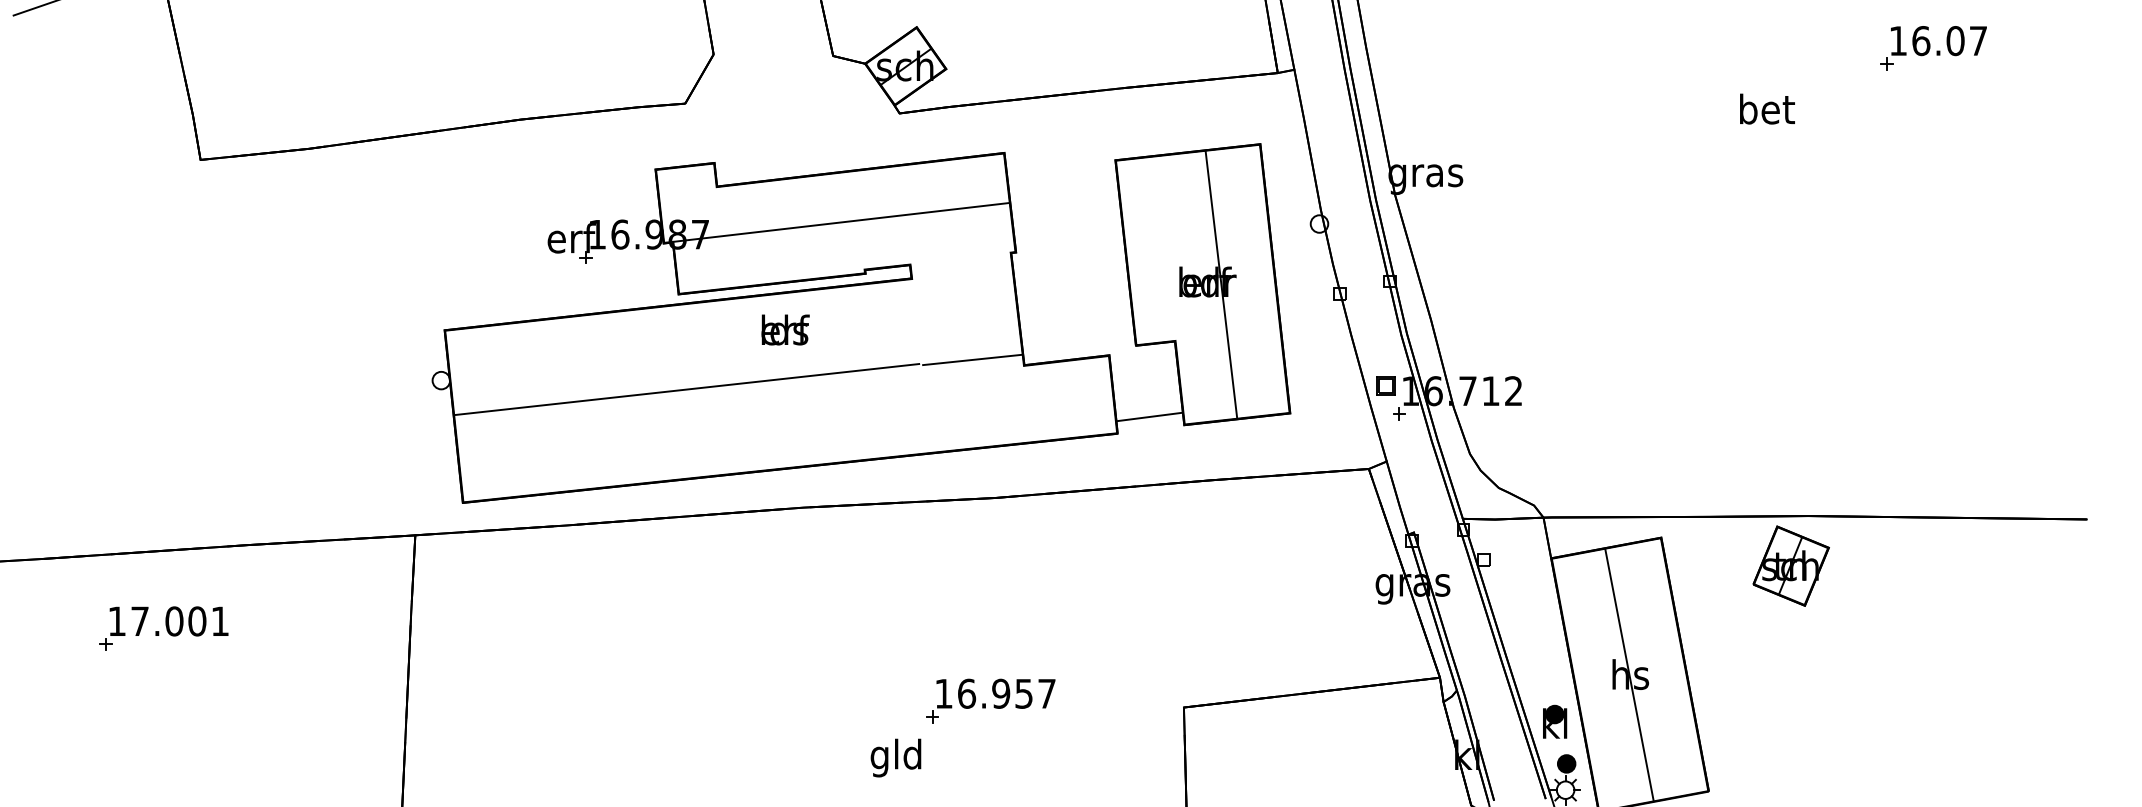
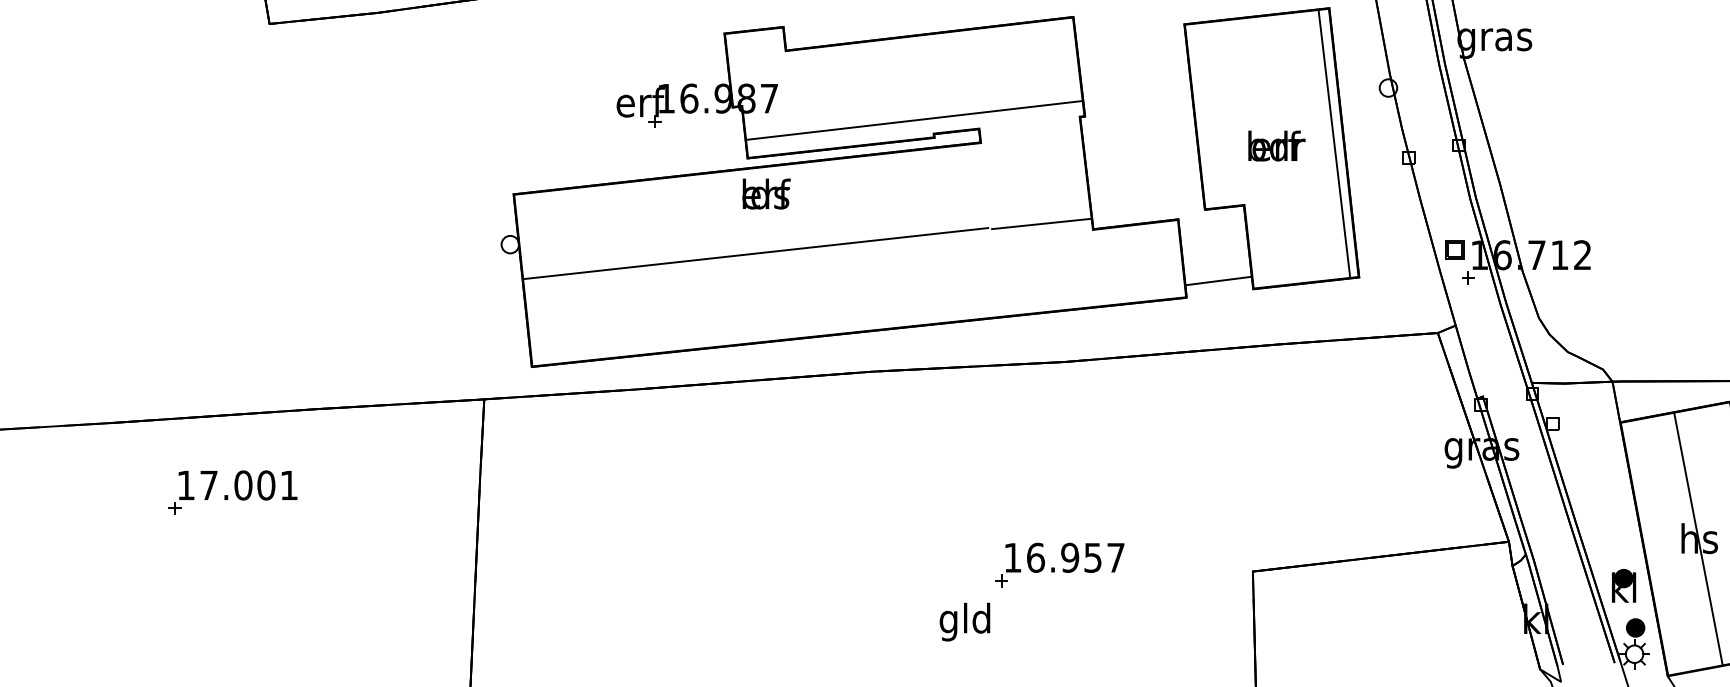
line: (841, 222) -> (914, 120), moved
line: (1221, 284) -> (1334, 143), moved
text: (785, 329) -> (766, 193), moved

